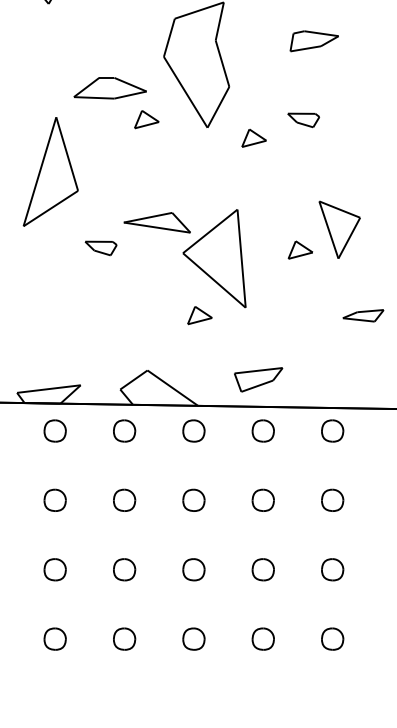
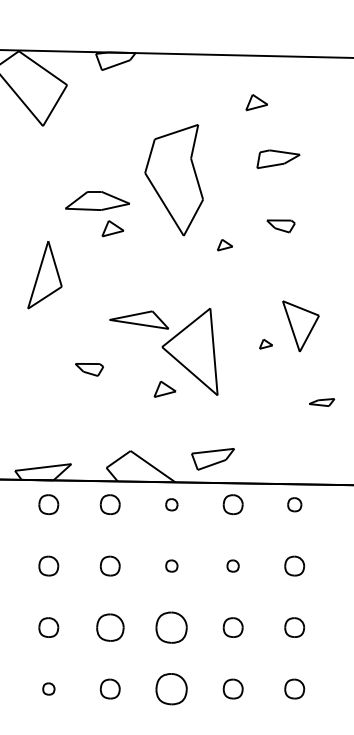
part: (146, 119) -> (112, 228), moved
part: (303, 120) -> (280, 226), moved
part: (253, 137) -> (224, 244), size x0.7
part: (50, 171) -> (44, 274), size x0.7
part: (101, 248) -> (89, 369), moved
part: (299, 249) -> (265, 343), size x0.6
part: (199, 314) -> (164, 388), moved
part: (362, 315) -> (321, 402), size x0.7
part: (257, 380) -> (212, 459), moved
part: (193, 430) -> (171, 504), size x0.6
part: (332, 430) -> (294, 504), size x0.7
part: (193, 499) -> (171, 565), size x0.6
part: (262, 499) -> (232, 565), size x0.6
part: (123, 569) -> (109, 627), size x1.4
part: (193, 569) -> (171, 627), size x1.6
part: (54, 638) -> (48, 688), size x0.6
part: (193, 638) -> (171, 688), size x1.6

